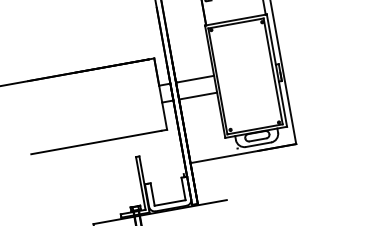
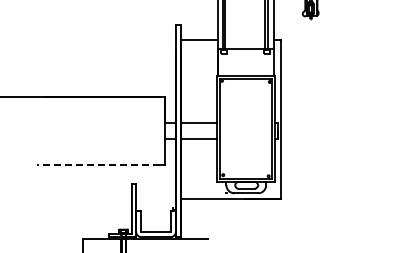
line: (96, 142) -> (98, 164), solid -> dashed

